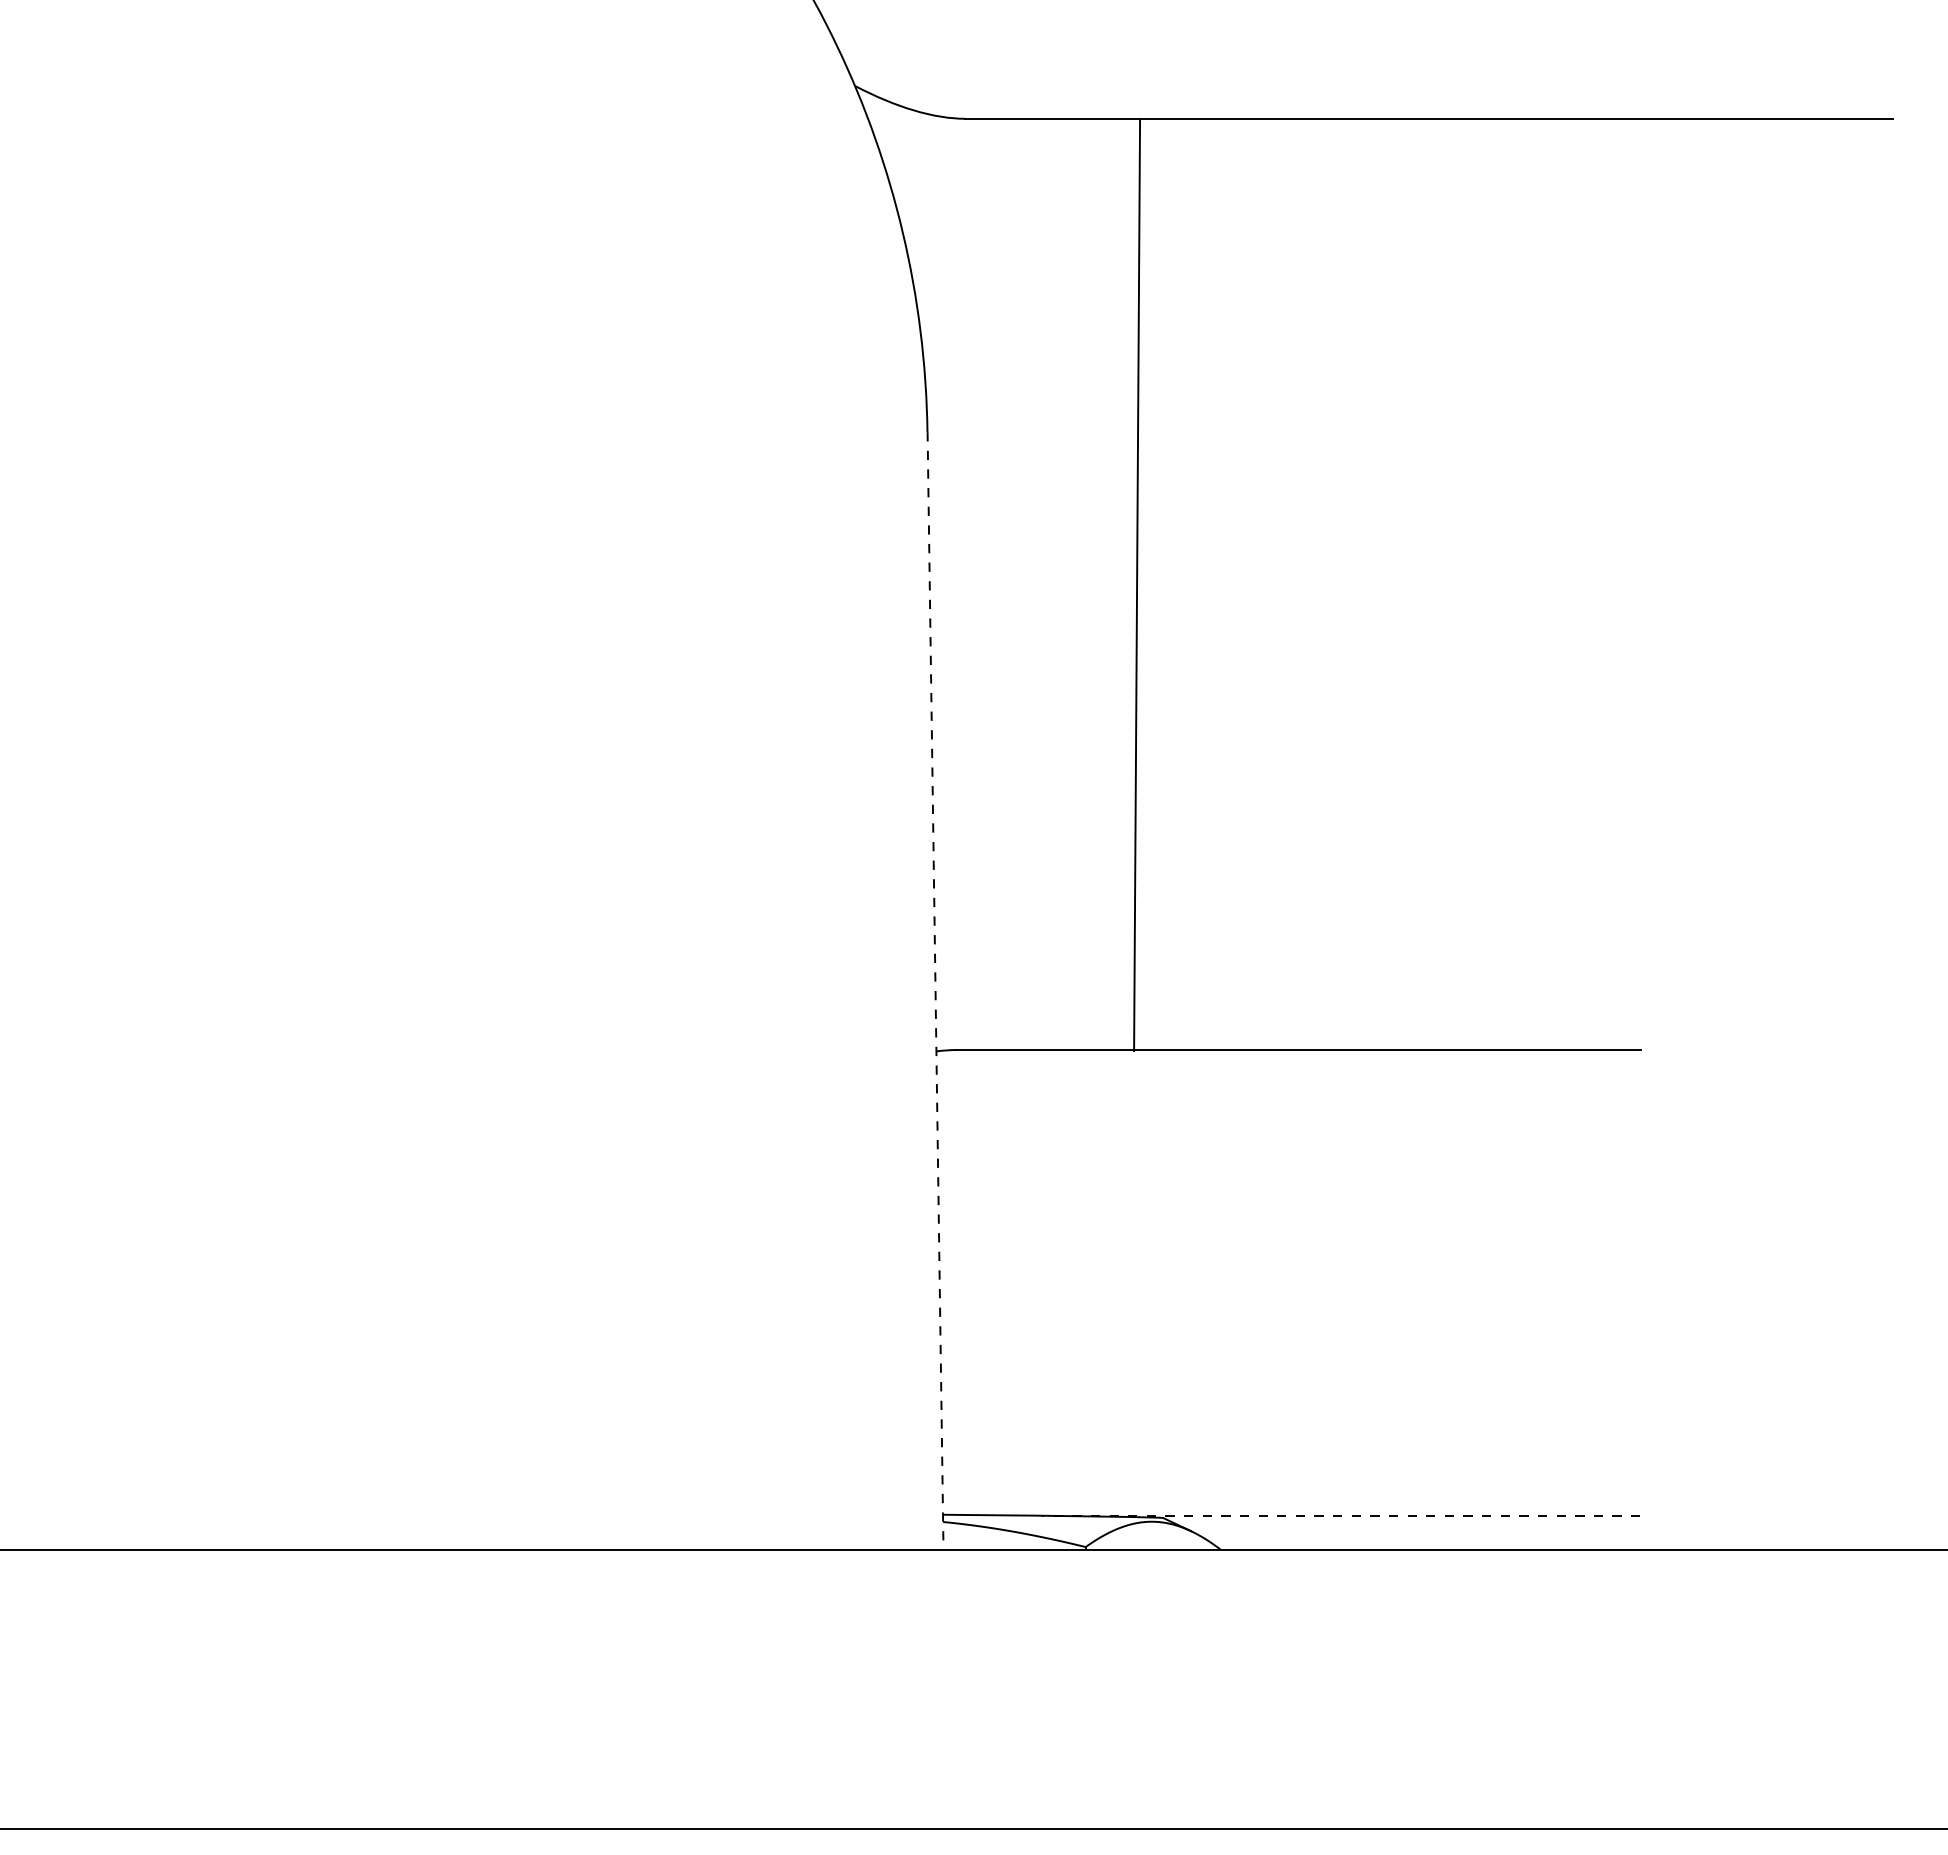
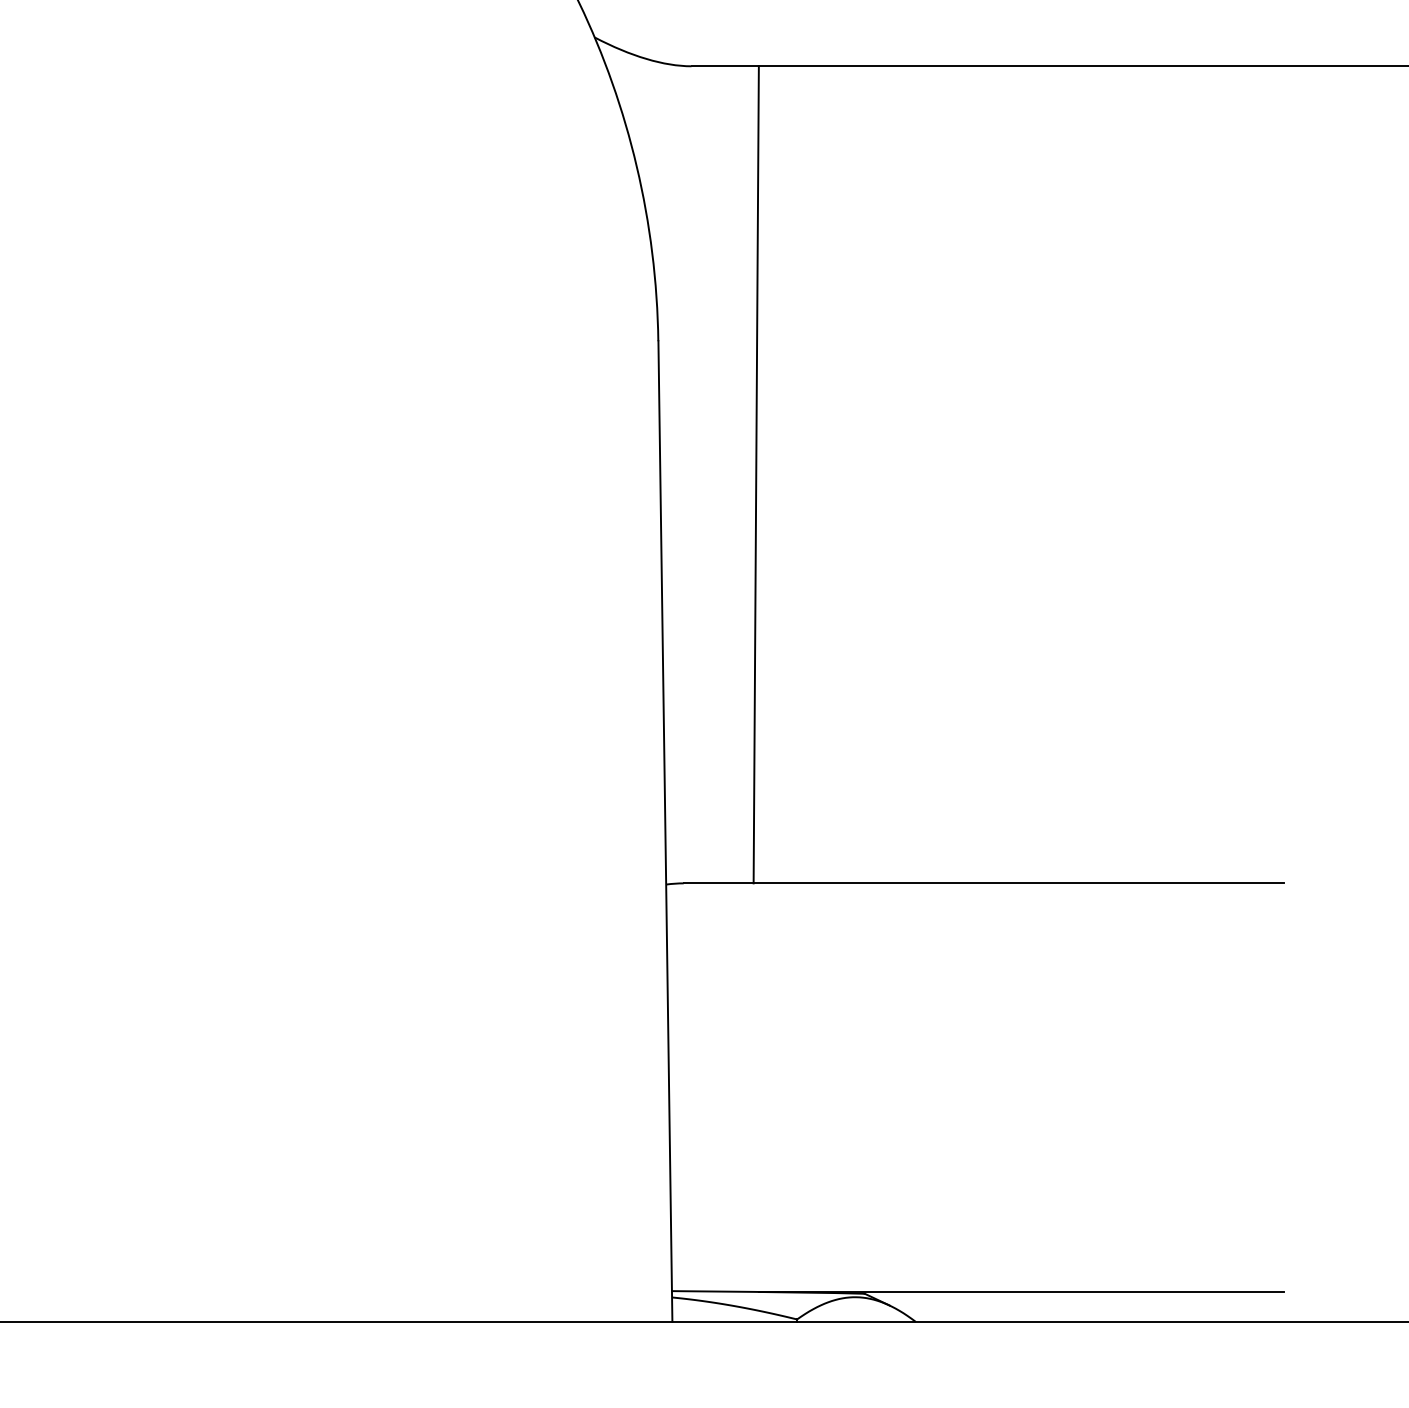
line: (1137, 585) -> (756, 474), moved
line: (935, 991) -> (665, 832), dashed -> solid
line: (1340, 1515) -> (1020, 1291), dashed -> solid

